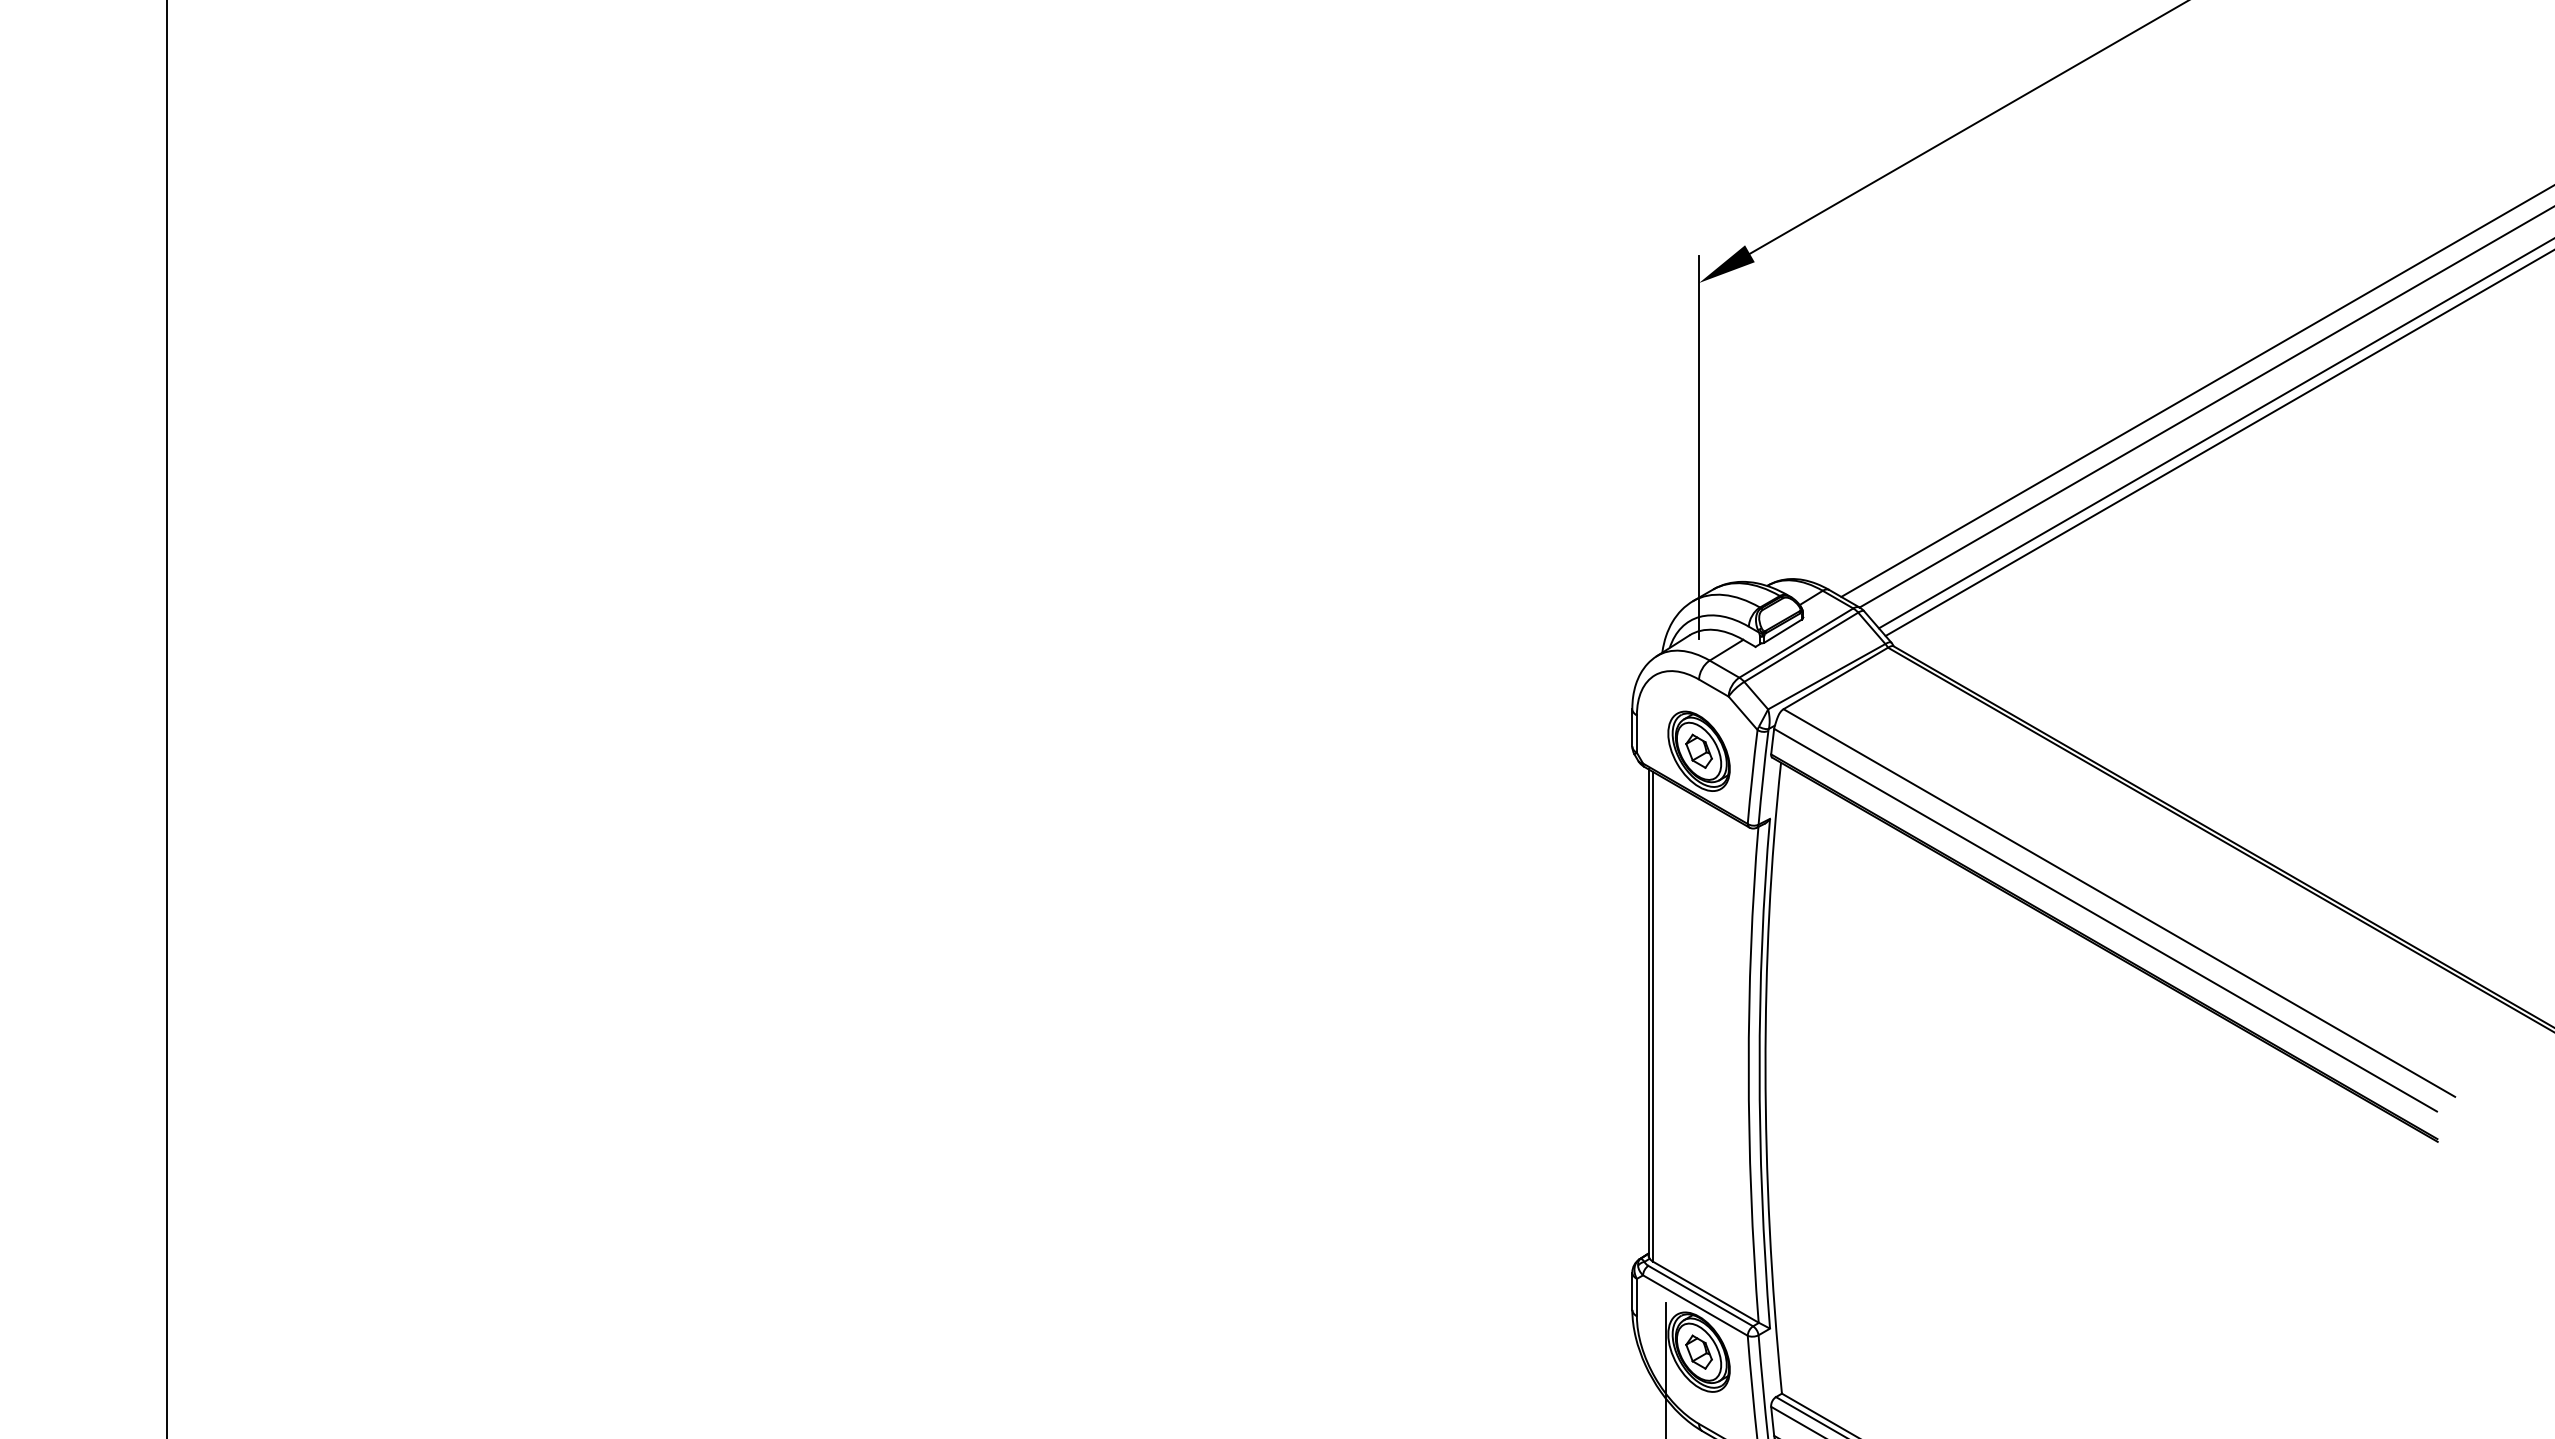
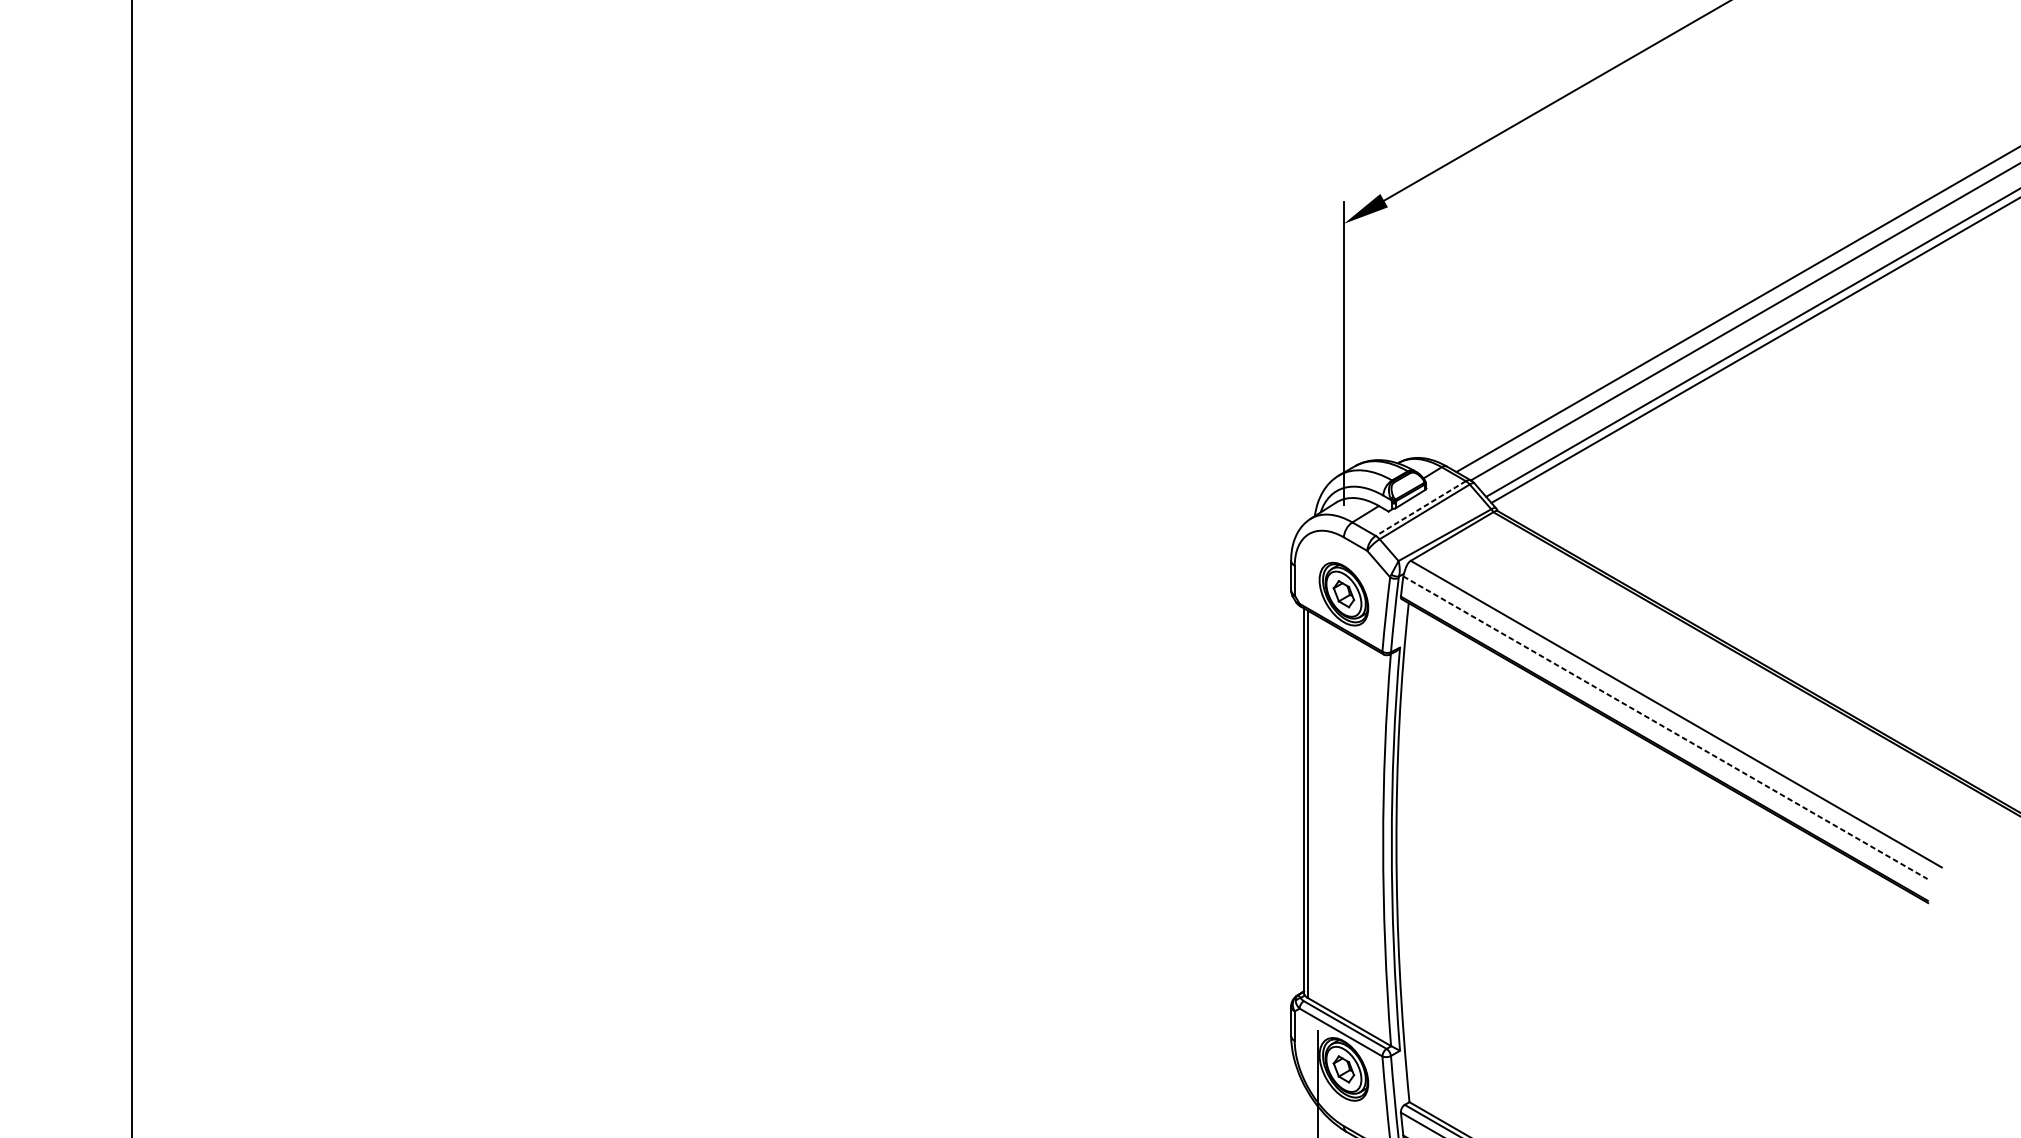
line: (1796, 643) -> (1420, 508), solid -> dashed
line: (2105, 920) -> (1665, 727), solid -> dashed

